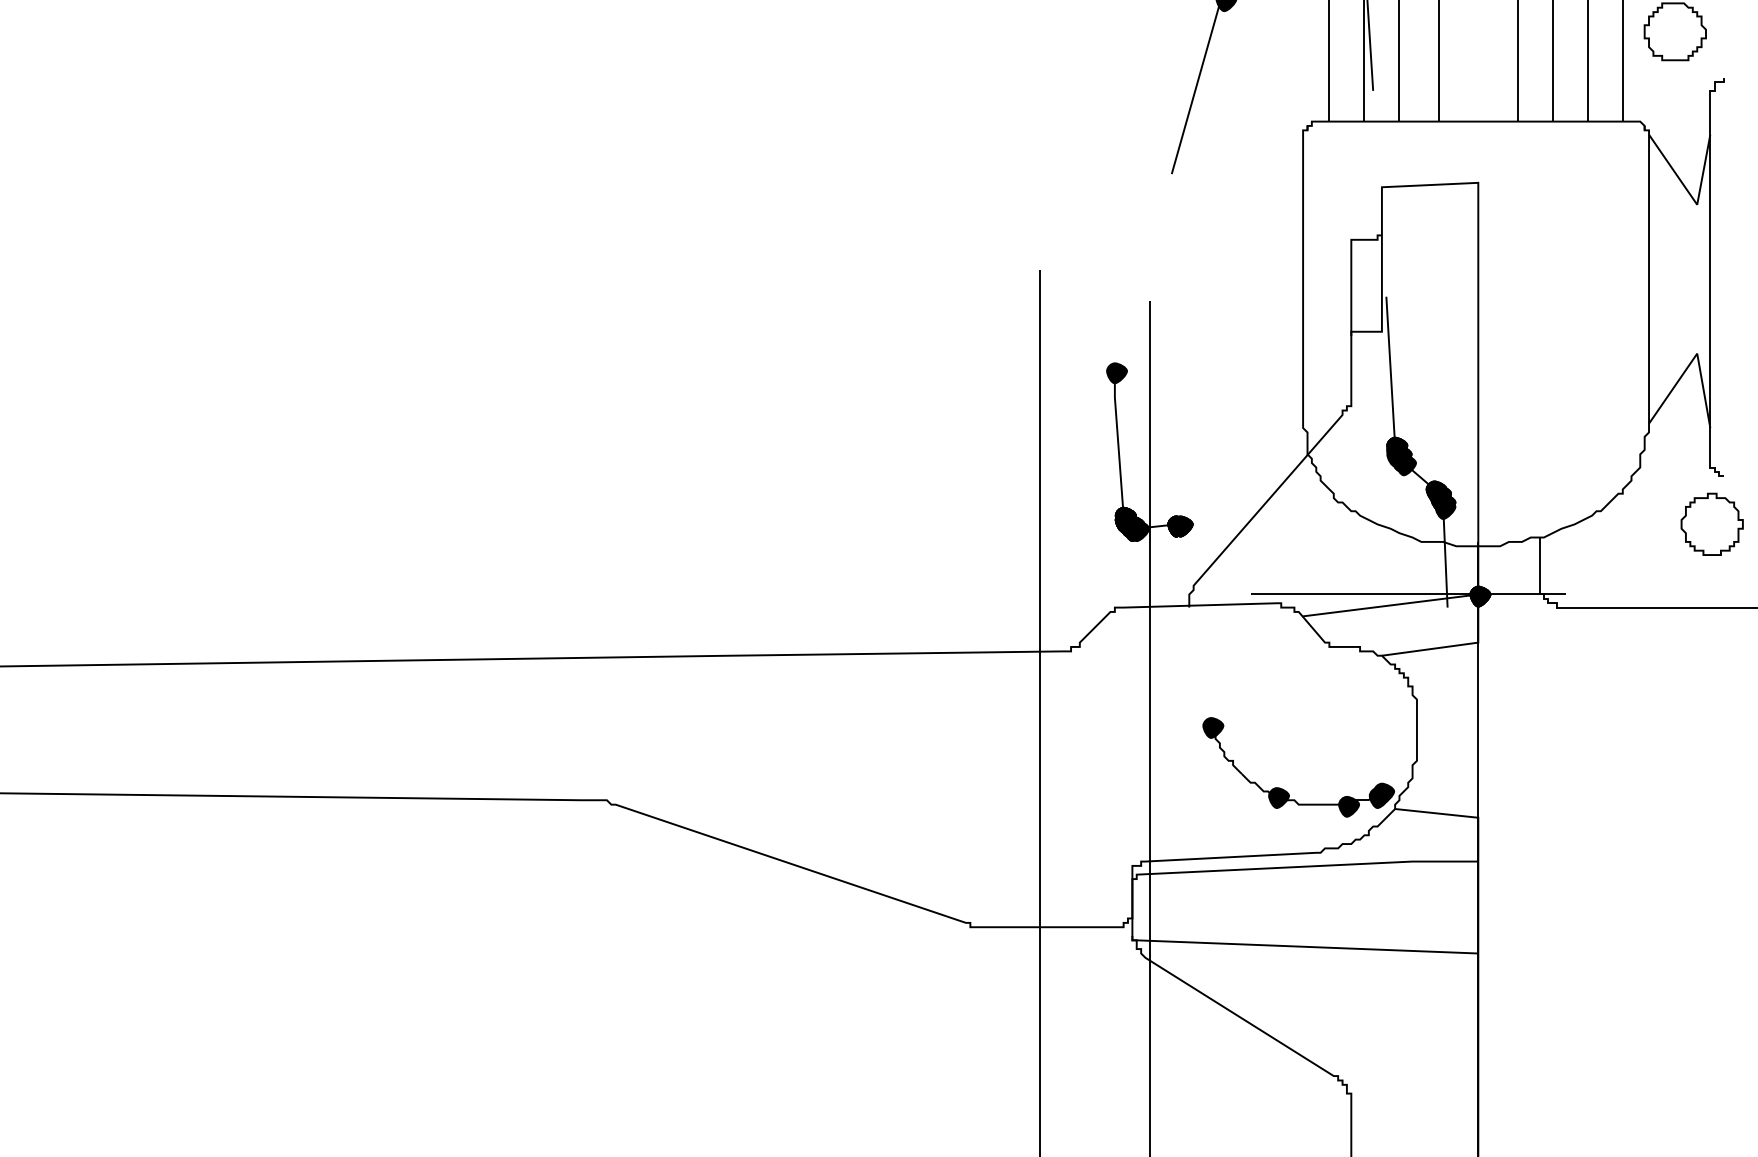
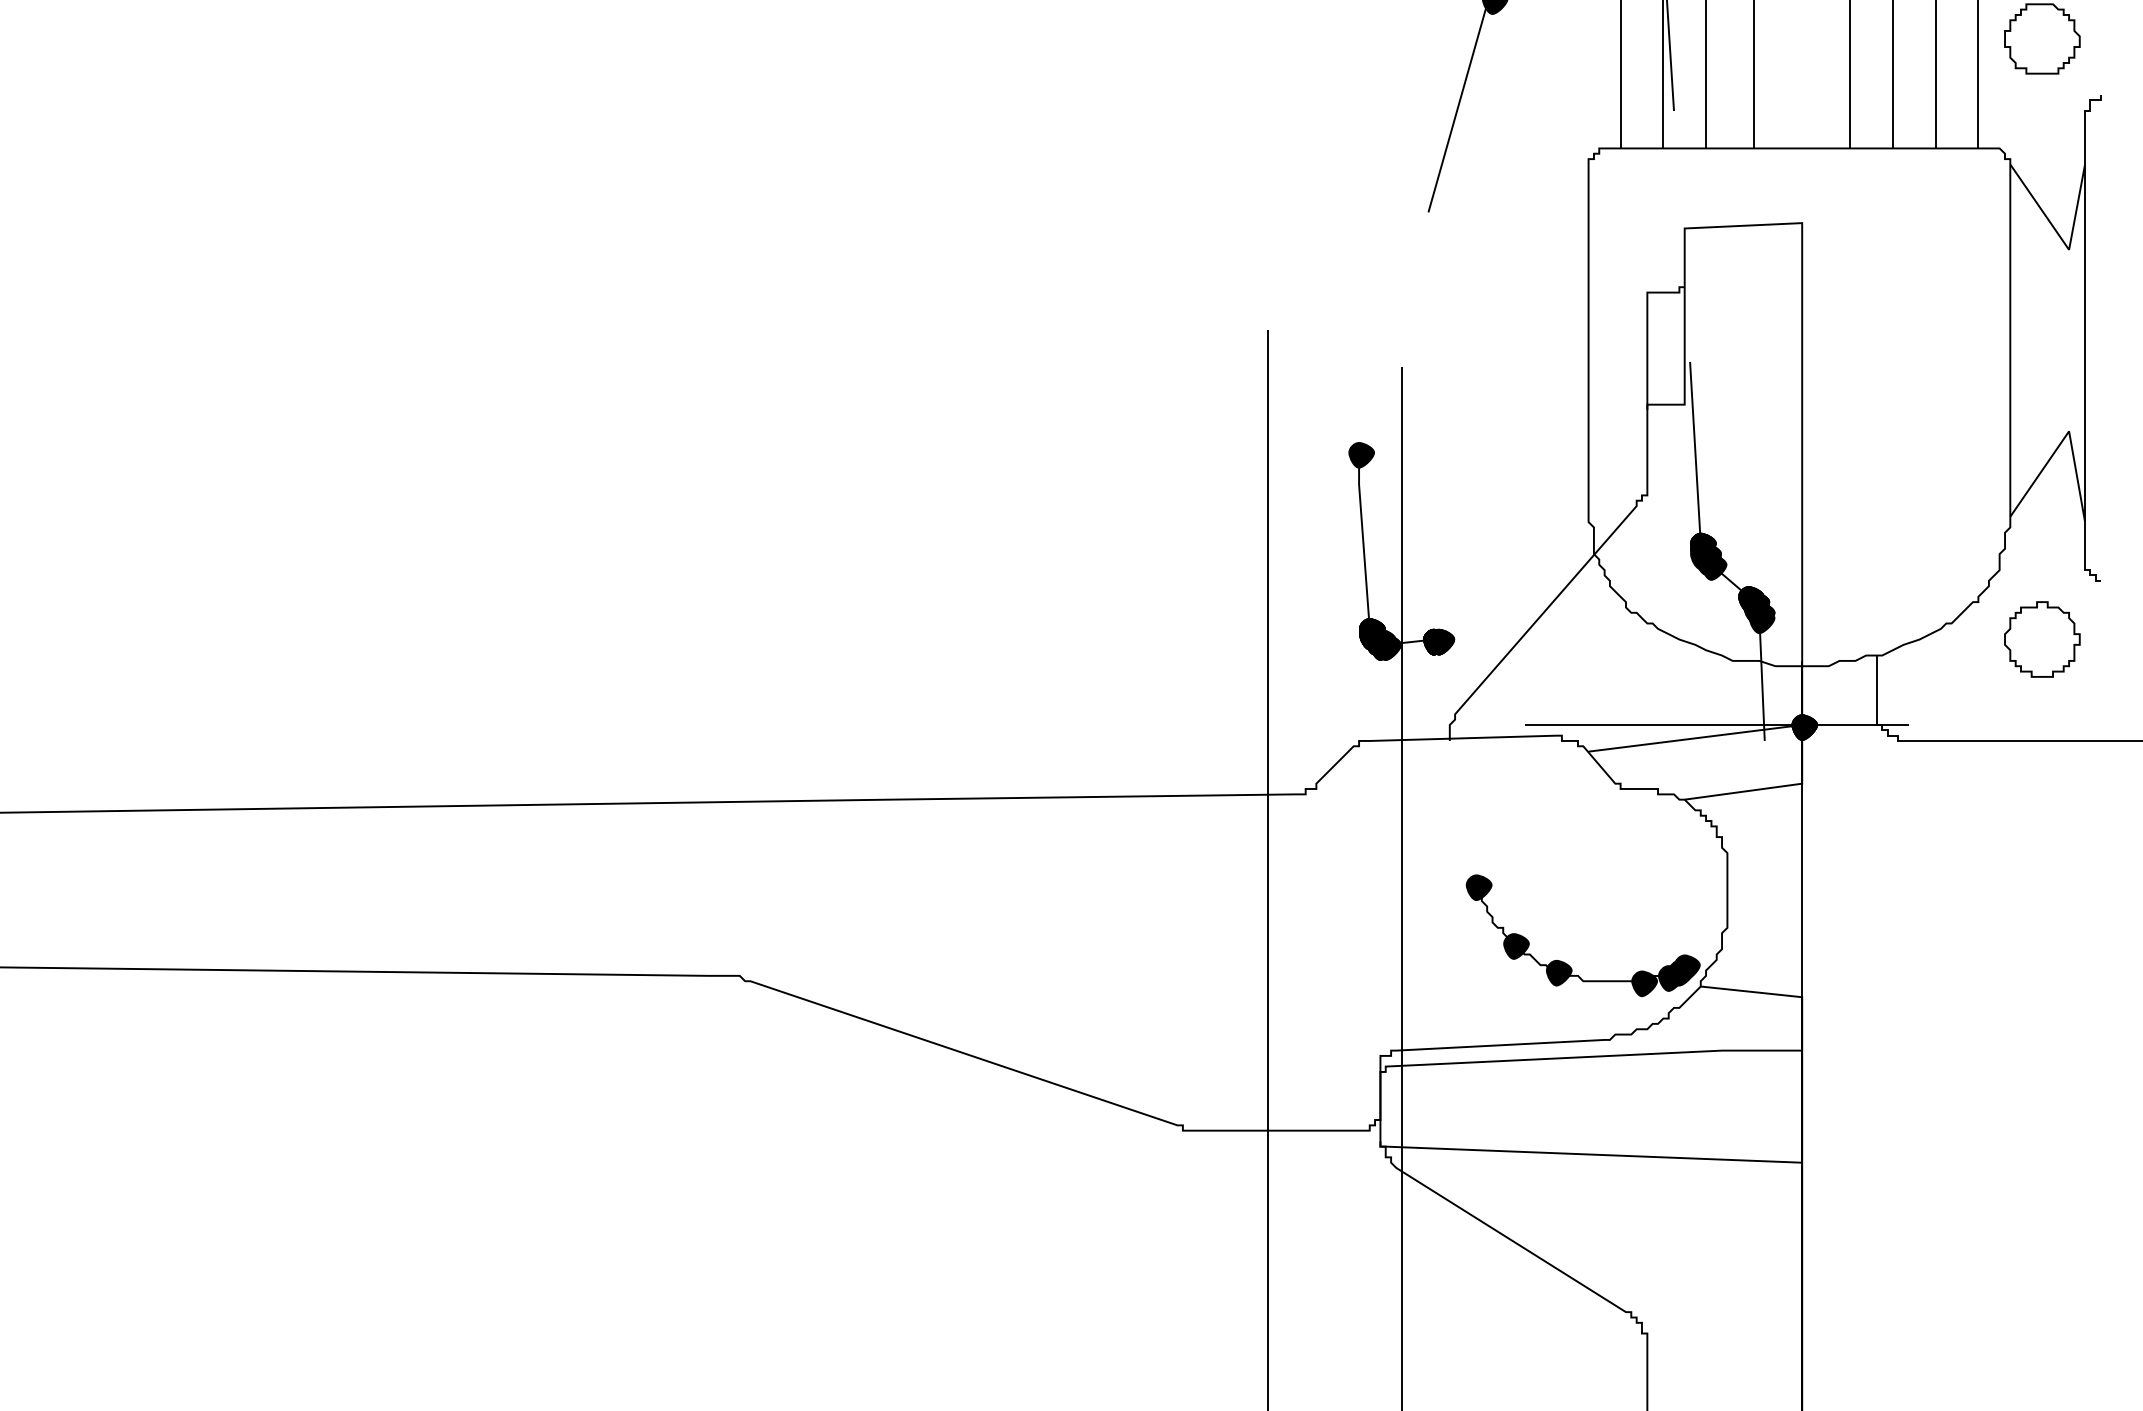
part: (1712, 524) -> (2042, 639), moved
fill: (1243, 776) -> (1516, 946), added
fill: (1371, 802) -> (1671, 978), added

